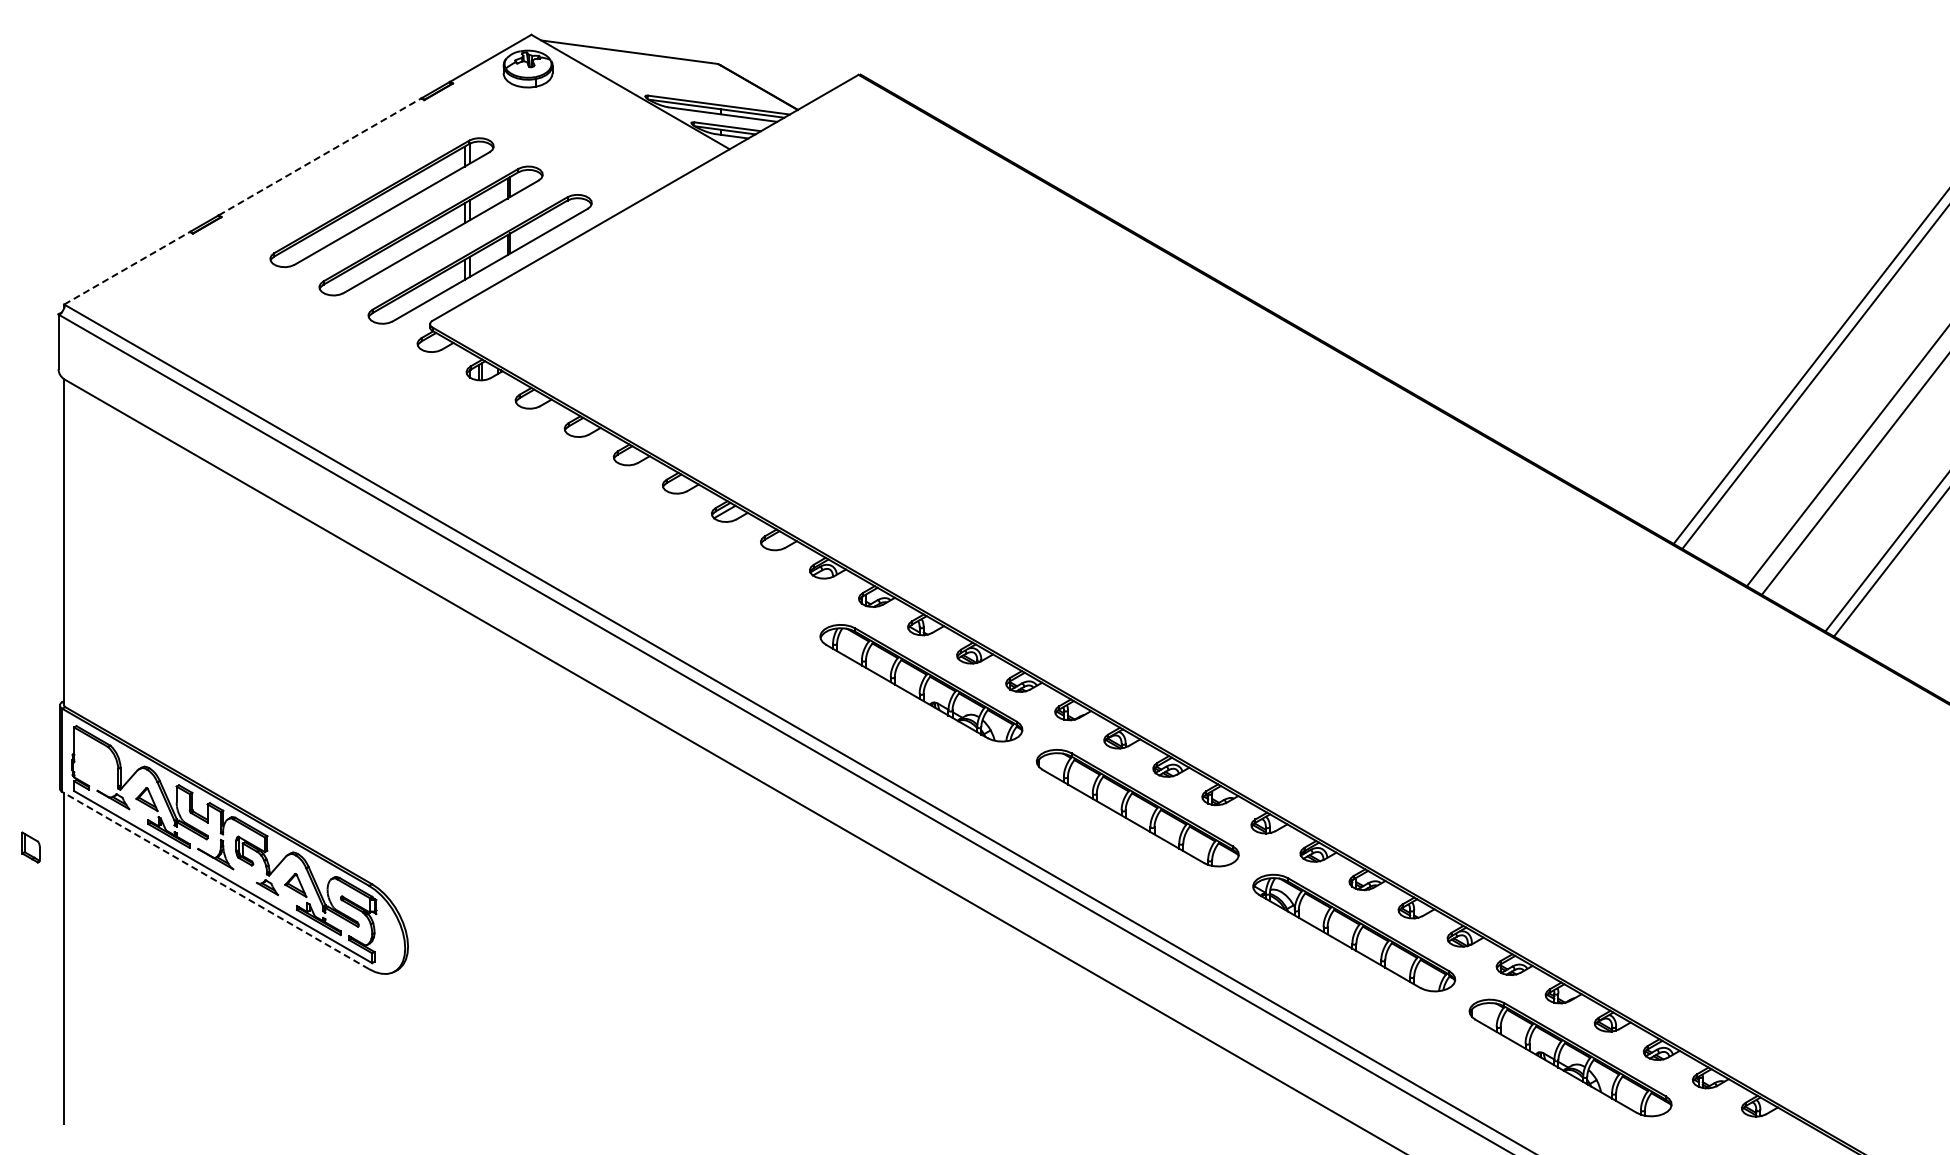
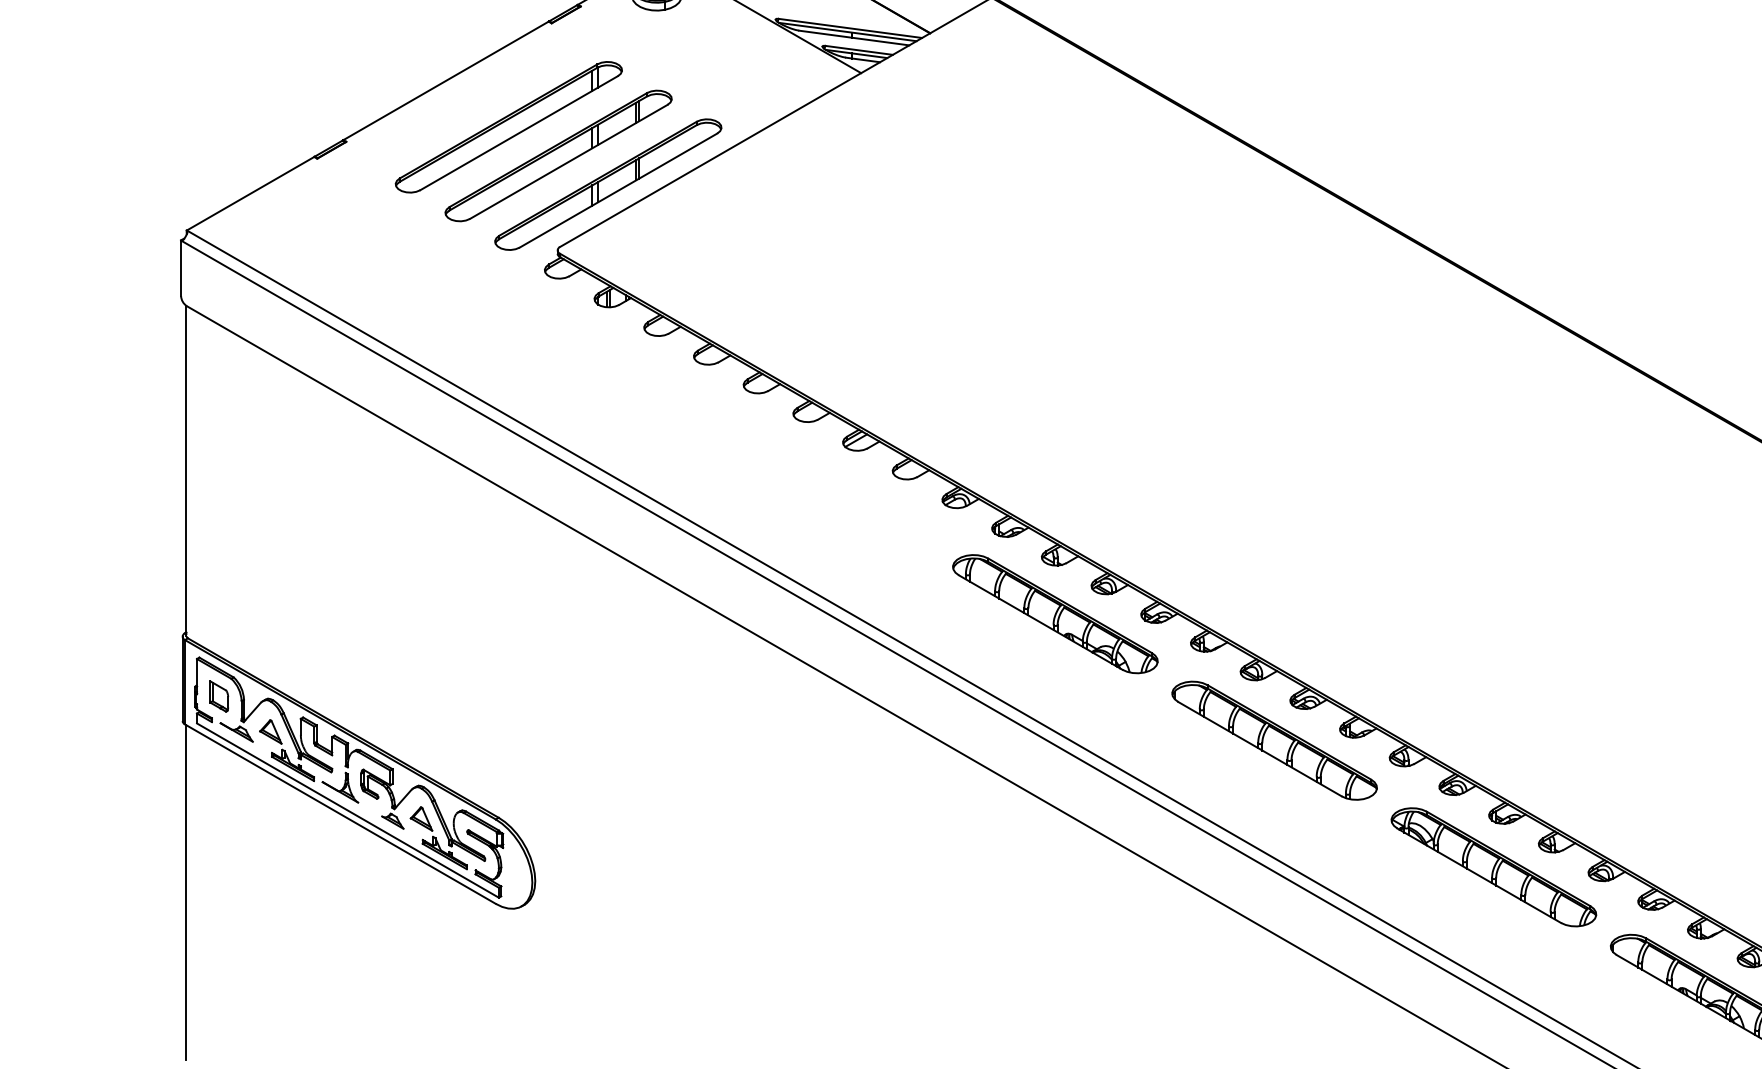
line: (320, 156) -> (446, 80), dashed -> solid
line: (127, 268) -> (251, 193), dashed -> solid
part: (30, 847) -> (218, 696), moved
line: (215, 880) -> (340, 814), dashed -> solid

